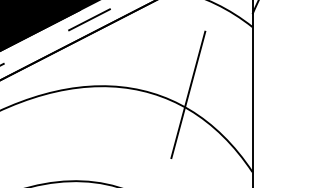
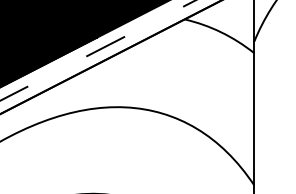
line: (188, 94) -> (195, 114), removed

